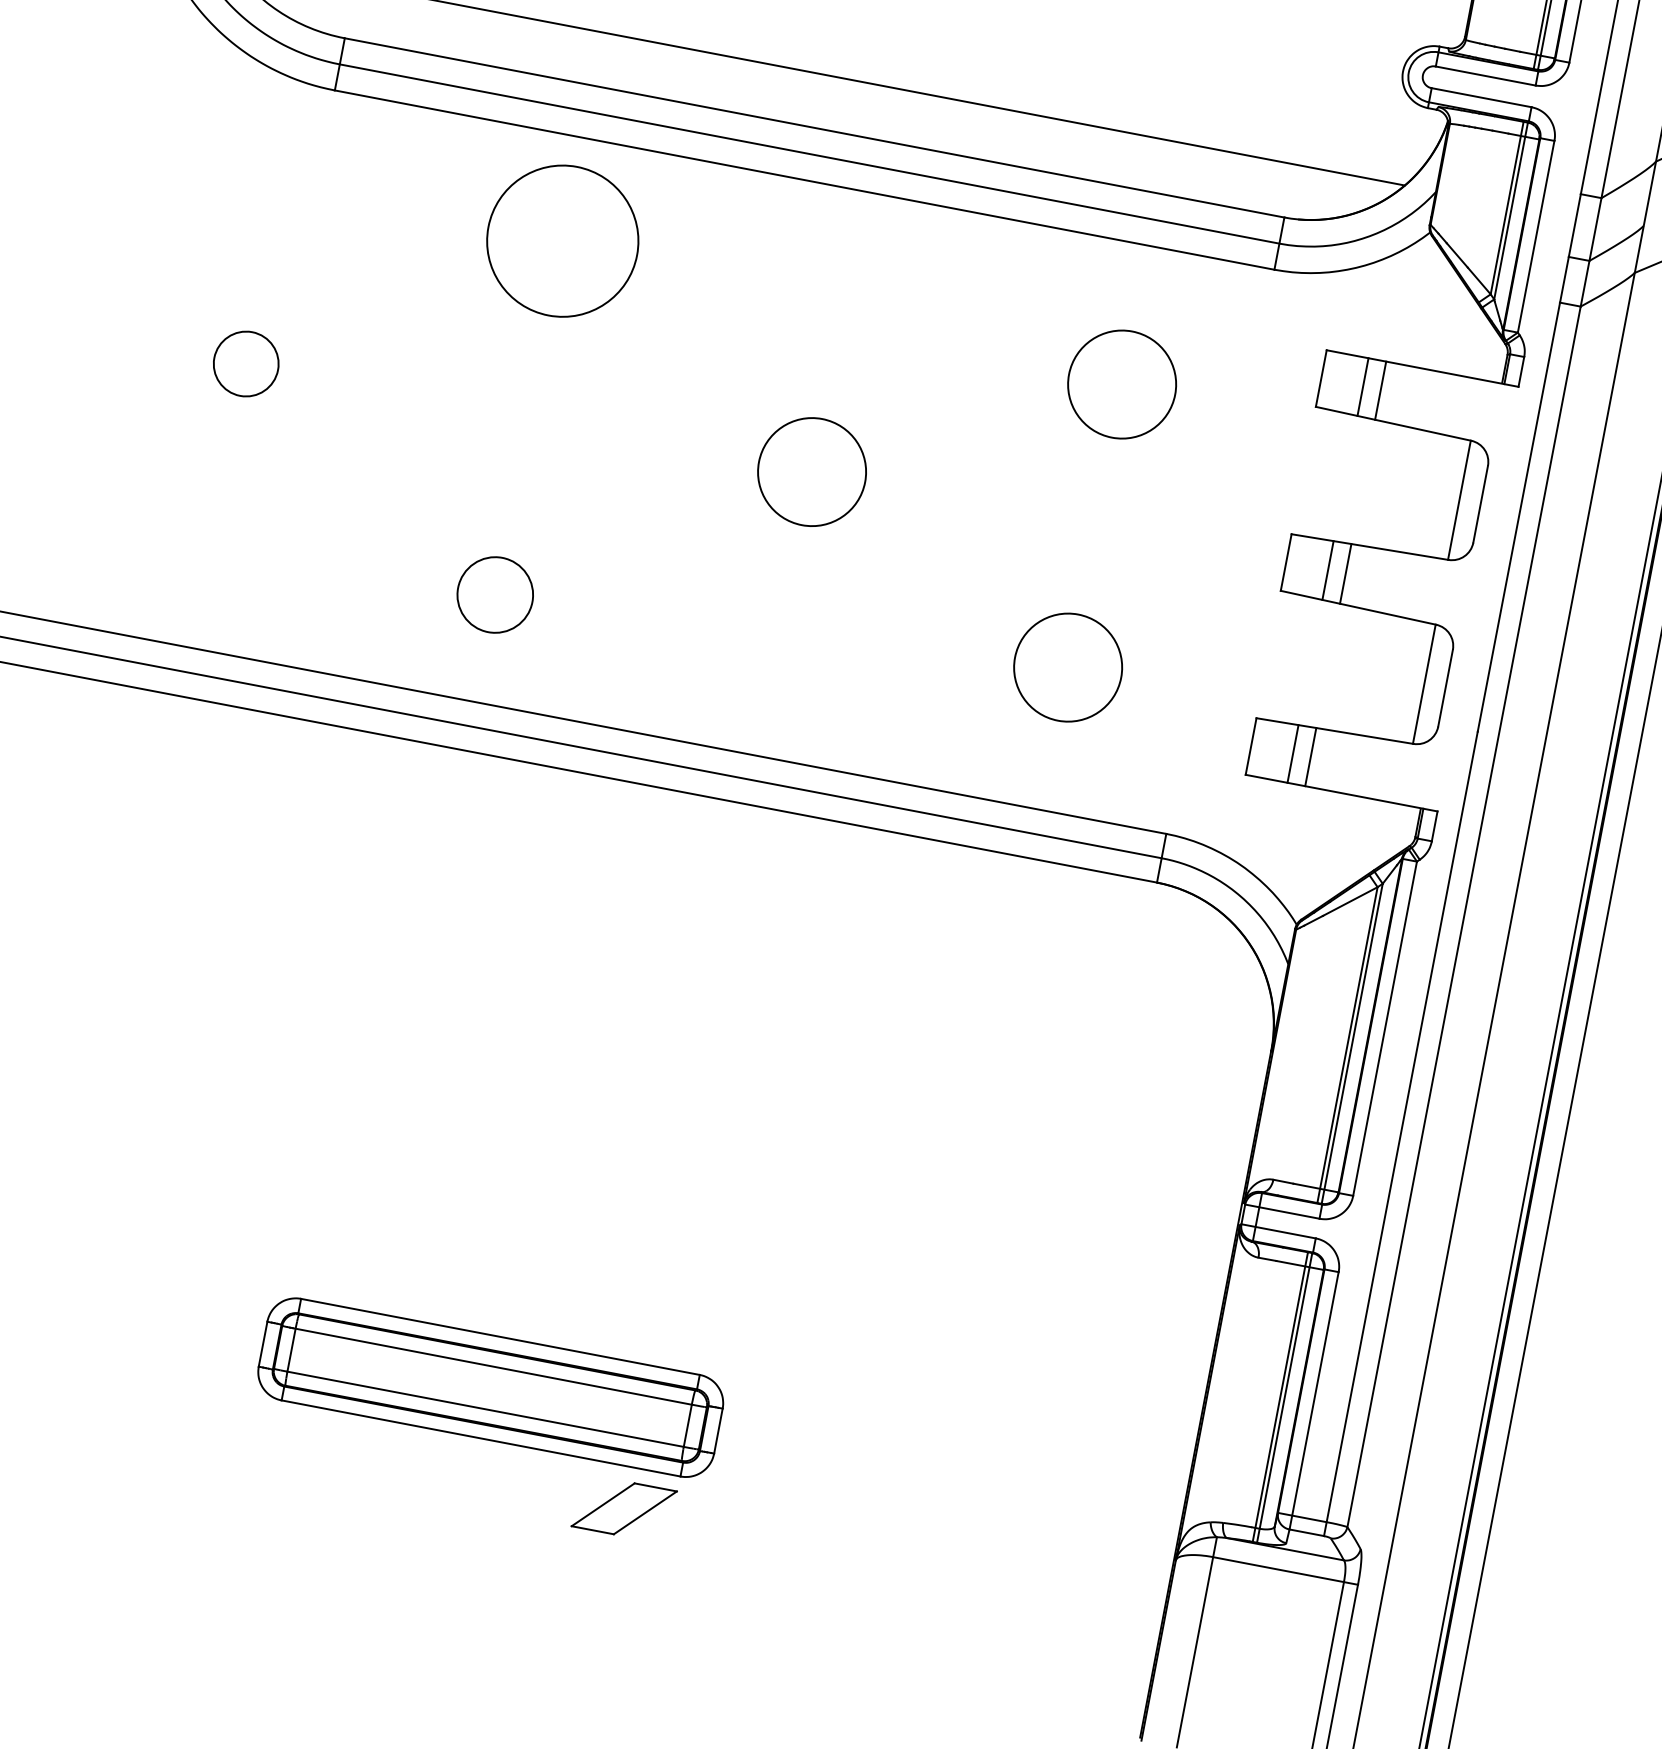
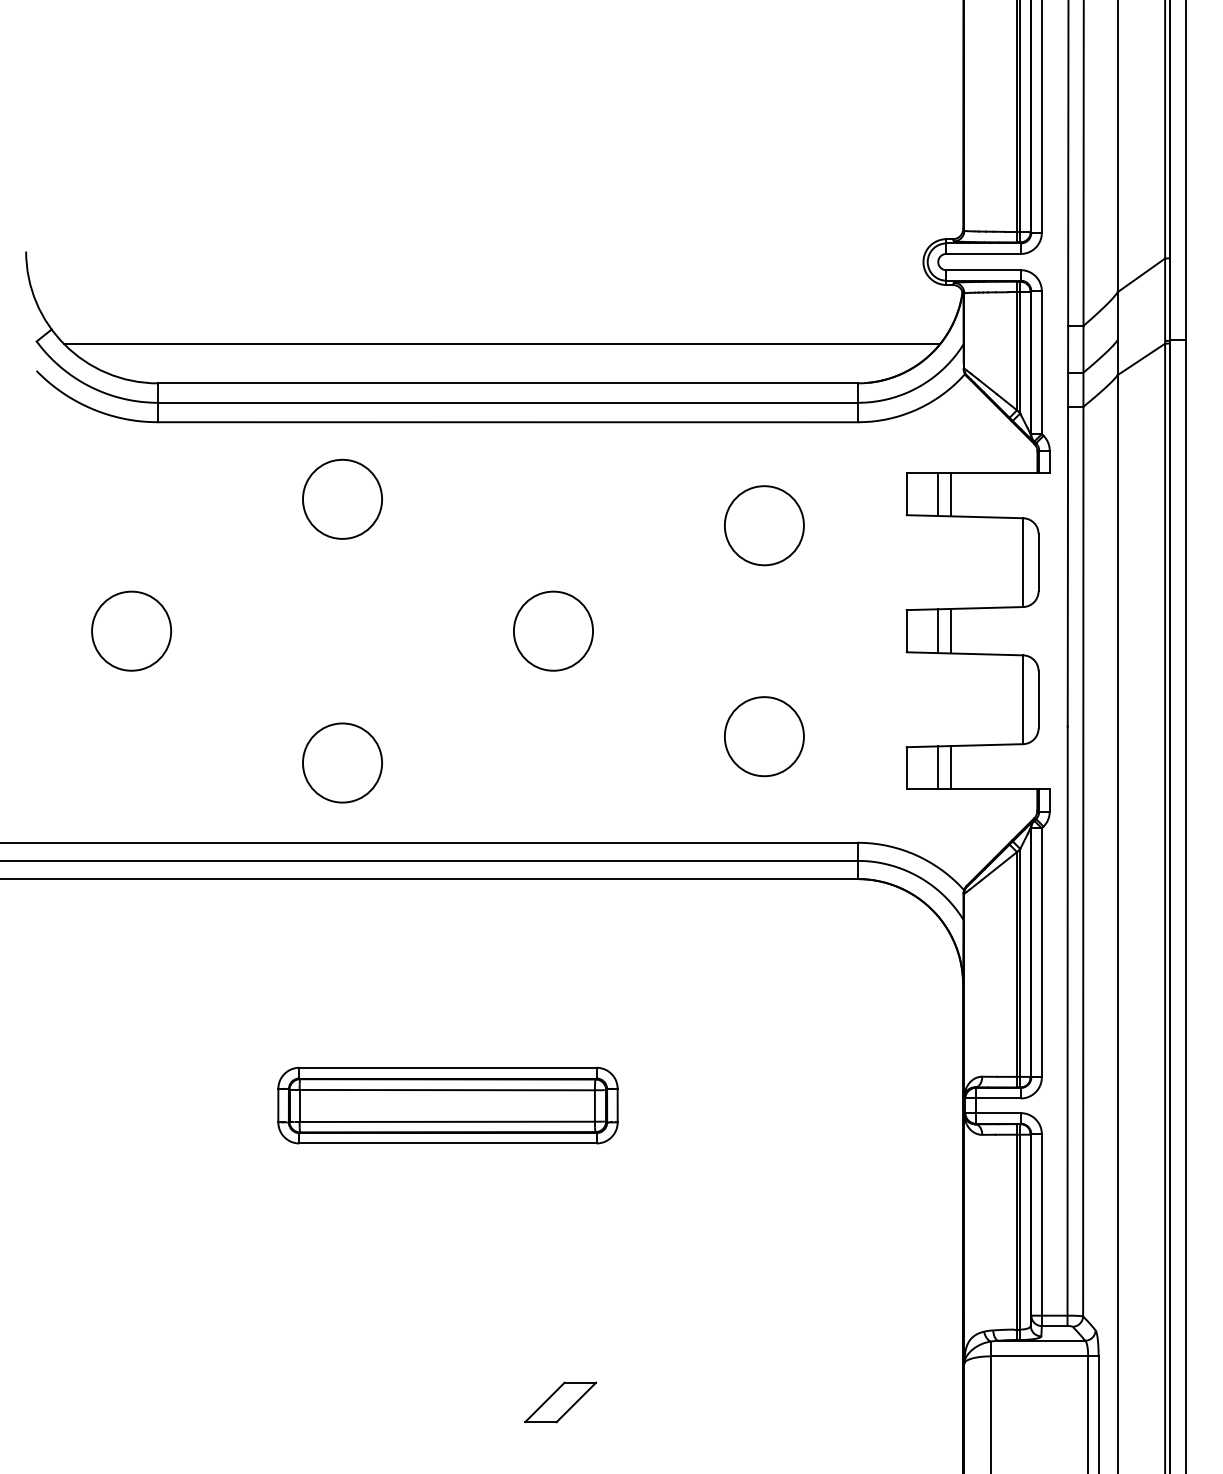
circle: (562, 240) -> (342, 498), size x0.71
circle: (246, 363) -> (131, 630), size x1.67
circle: (495, 594) -> (342, 762), size x1.43
part: (490, 1387) -> (447, 1105), moved

